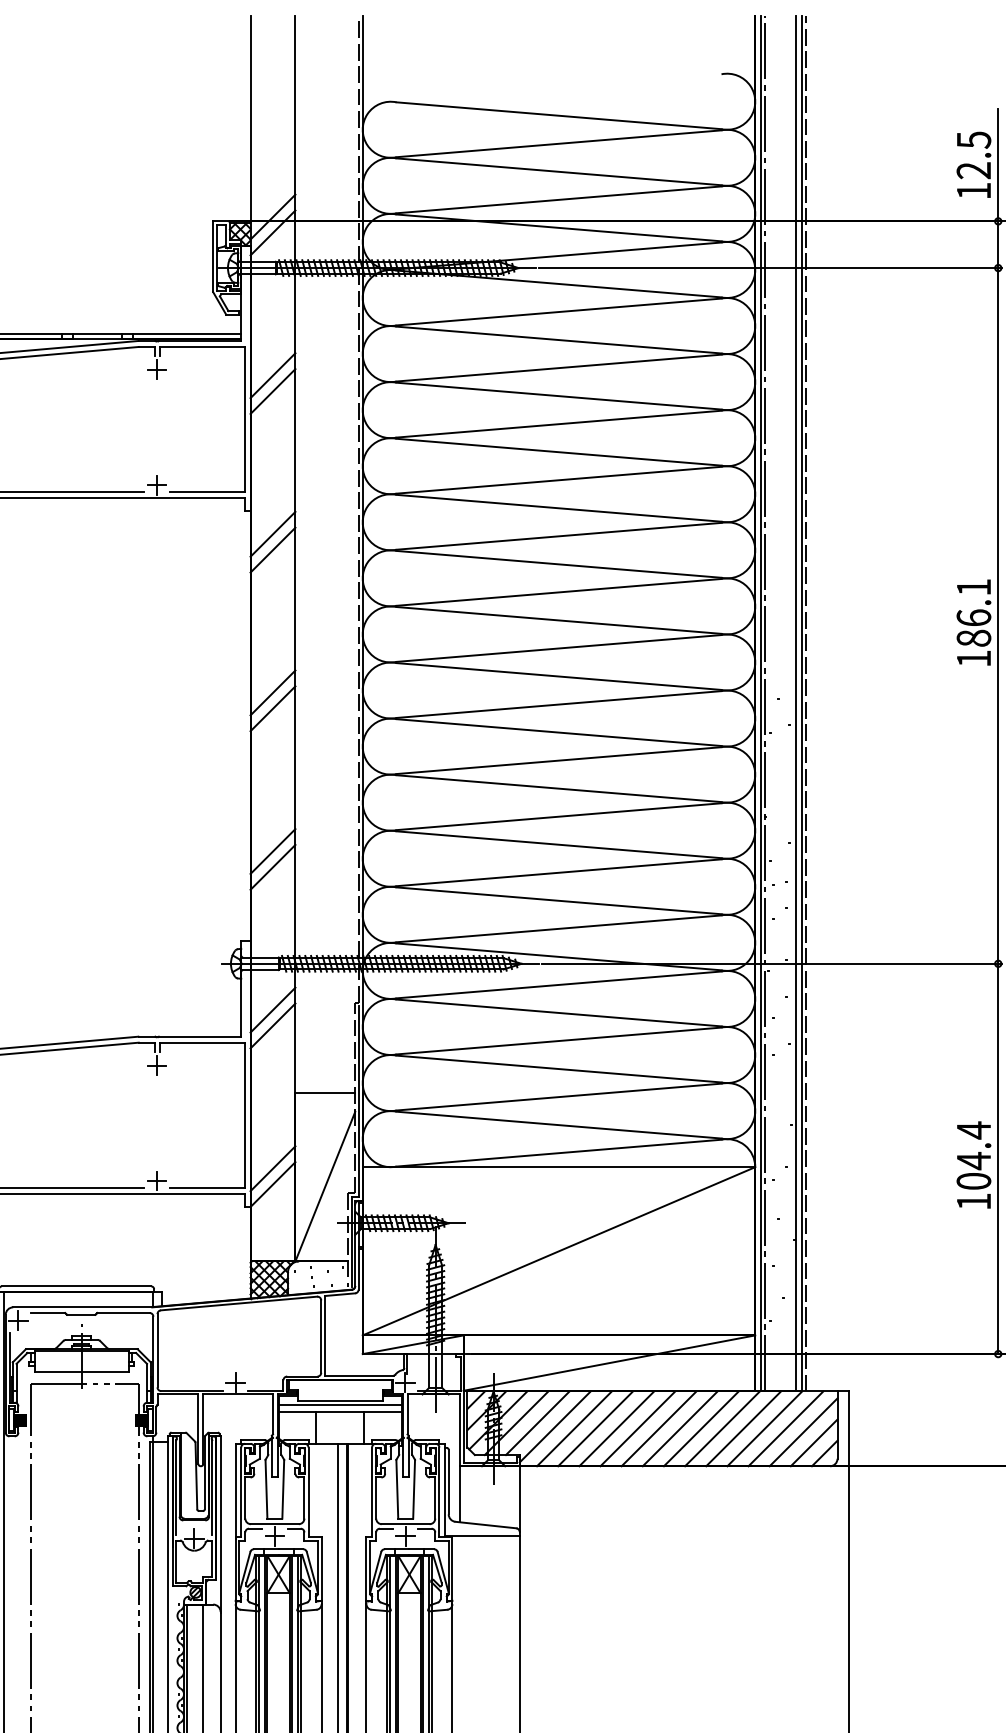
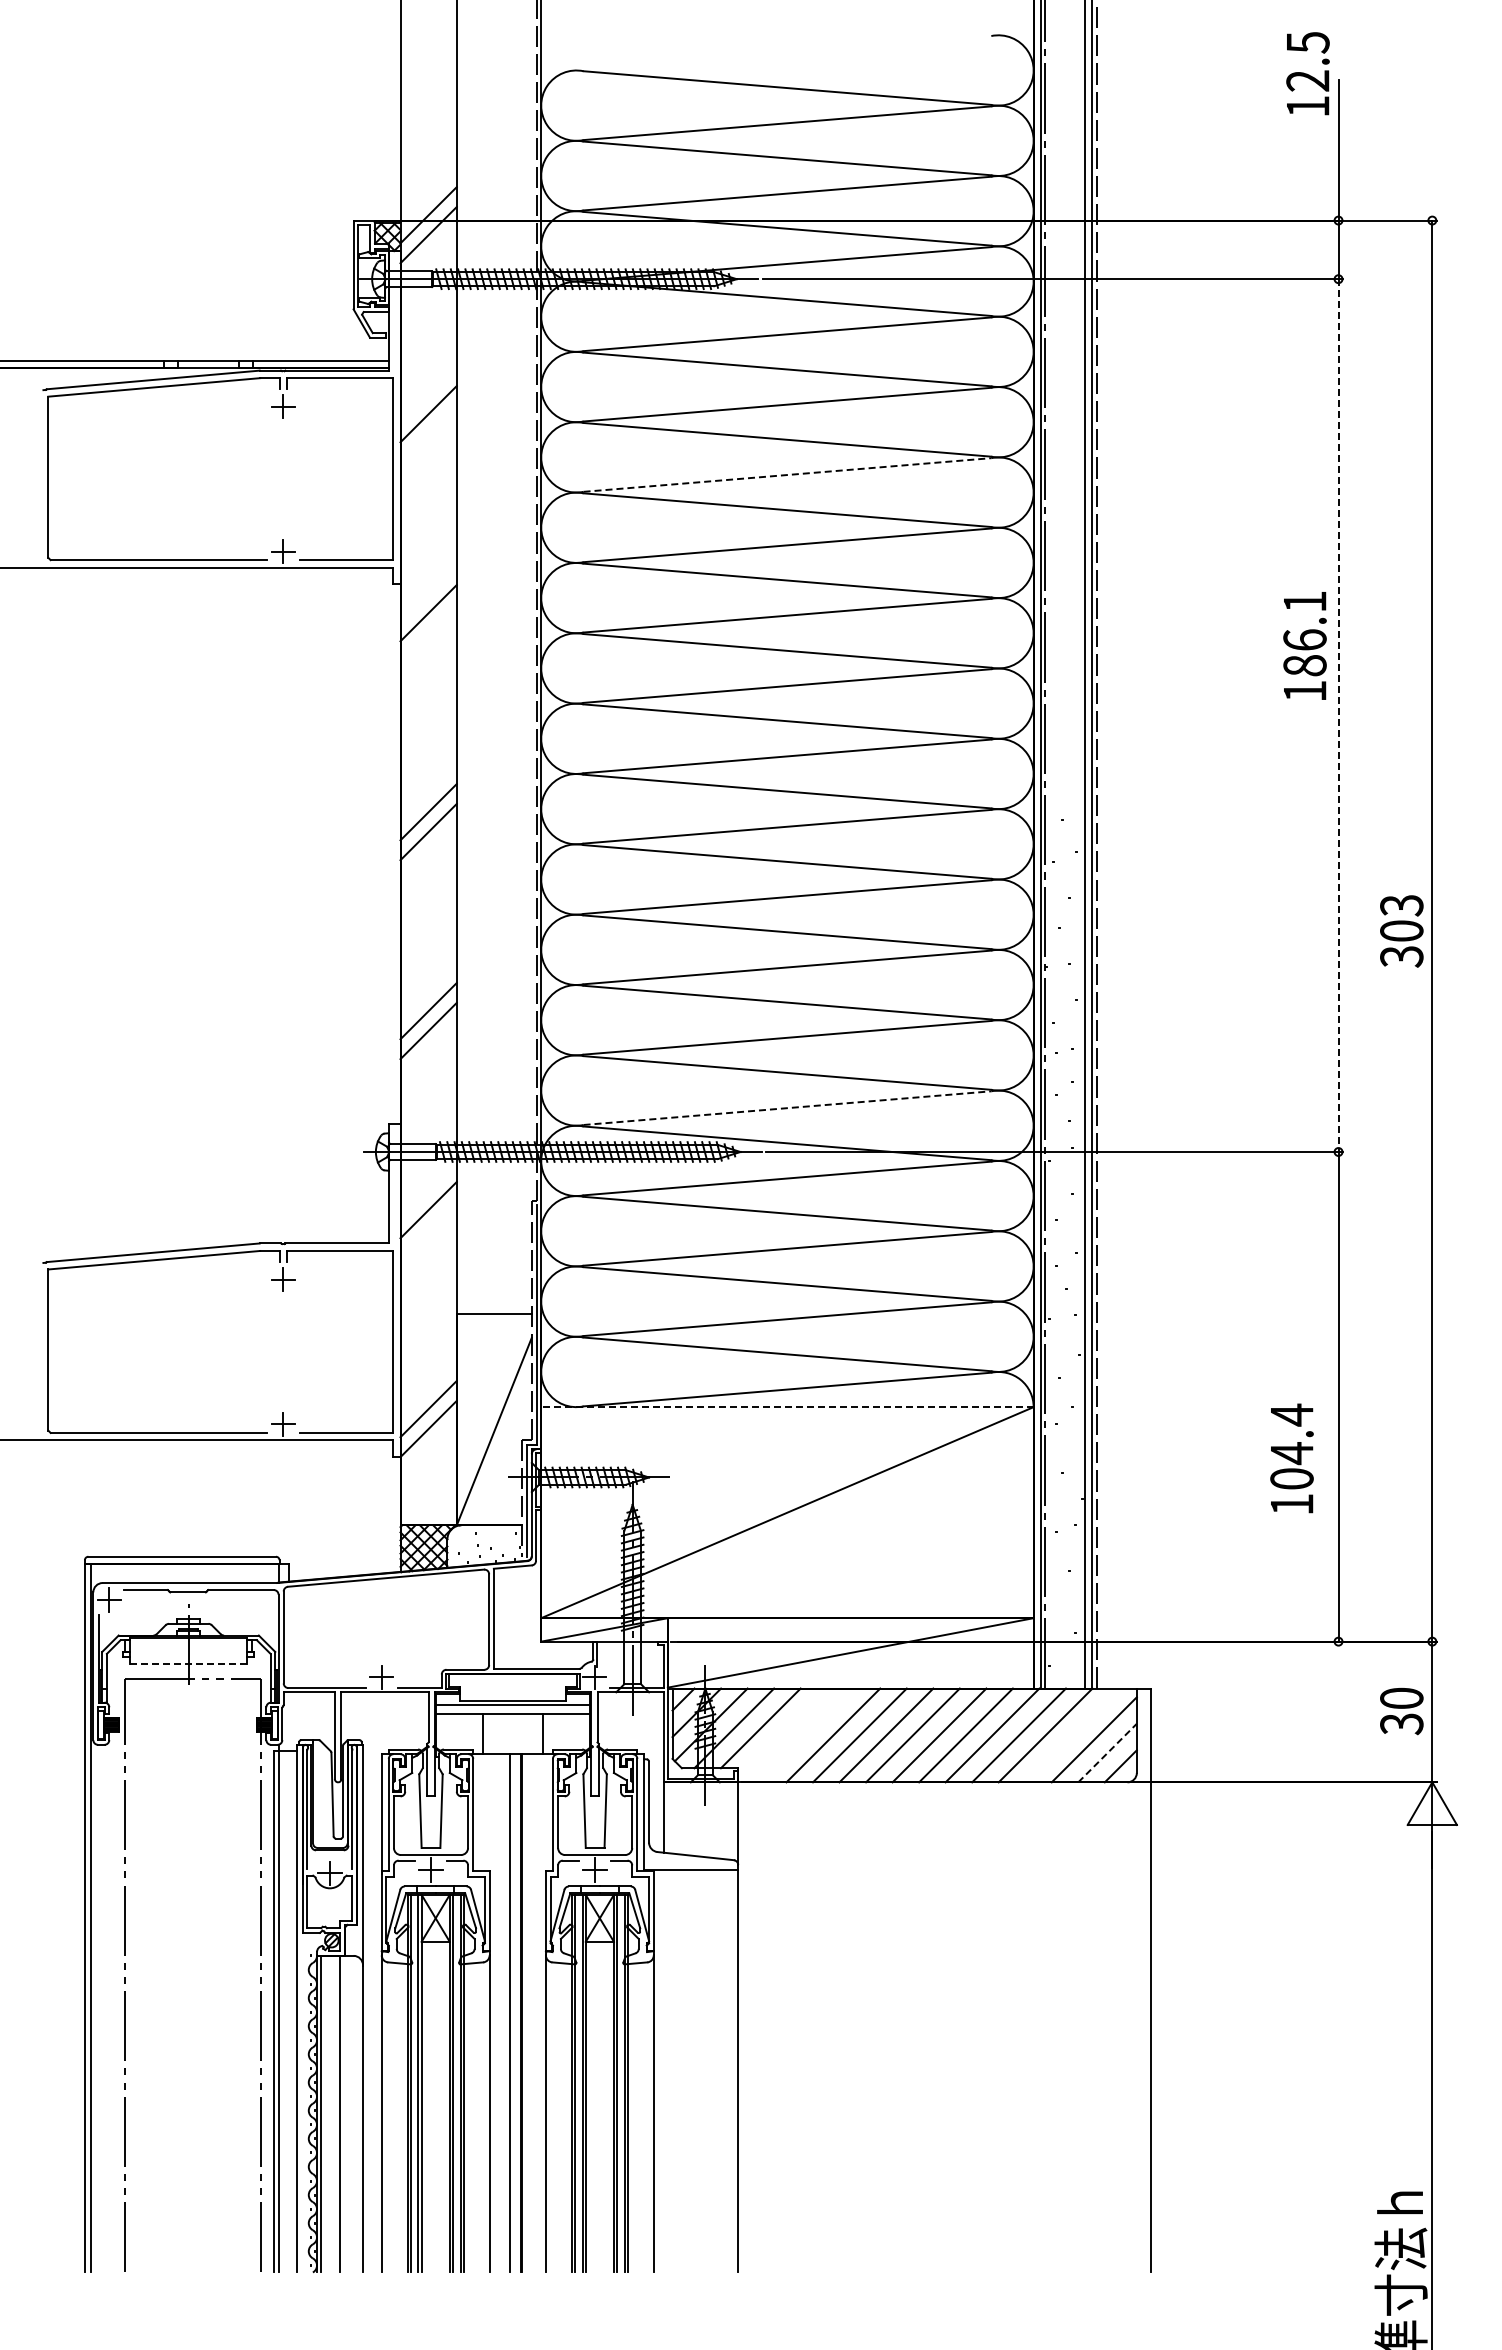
text: (973, 164) -> (1307, 73), moved
line: (272, 391) -> (428, 433), removed
line: (559, 424) -> (787, 475), solid -> dashed
line: (272, 549) -> (428, 632), removed
line: (998, 616) -> (1338, 716), solid -> dashed
text: (973, 622) -> (1304, 645), moved
line: (559, 929) -> (787, 1108), solid -> dashed
line: (272, 1025) -> (428, 1229), removed
text: (973, 1165) -> (1291, 1458), moved
line: (558, 1167) -> (786, 1407), solid -> dashed
line: (81, 1371) -> (188, 1663), solid -> dashed
line: (555, 1426) -> (782, 1732), removed
line: (574, 1428) -> (806, 1735), removed
line: (786, 1428) -> (1072, 1735), removed
line: (814, 1442) -> (1107, 1752), solid -> dashed

